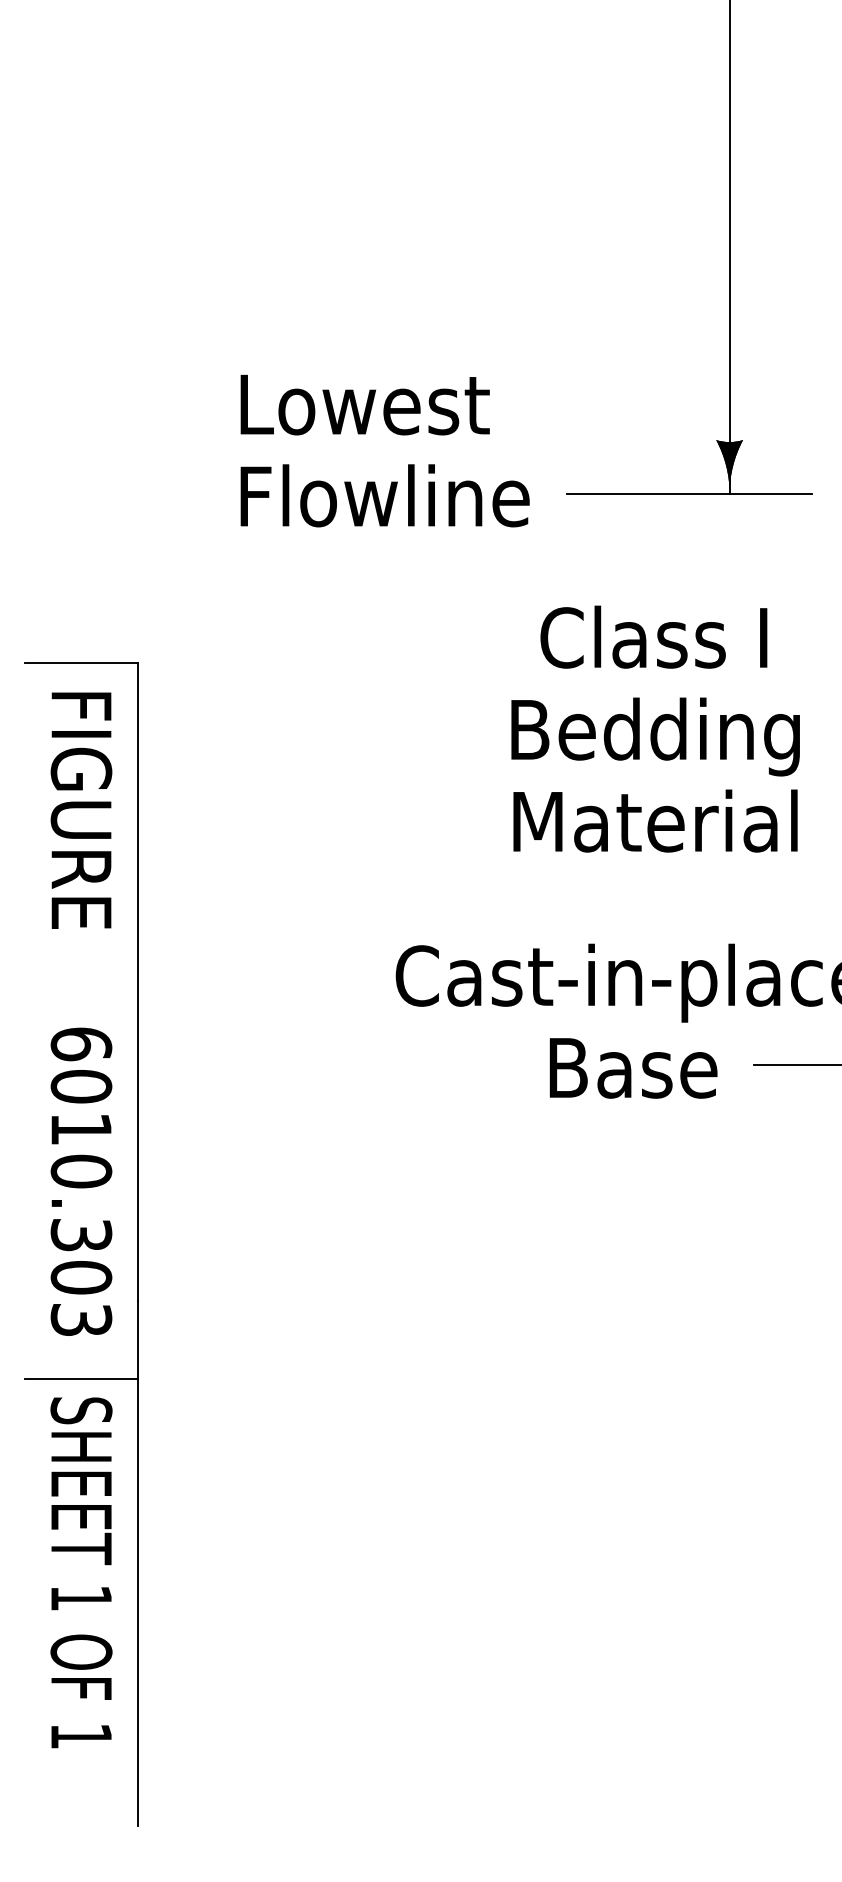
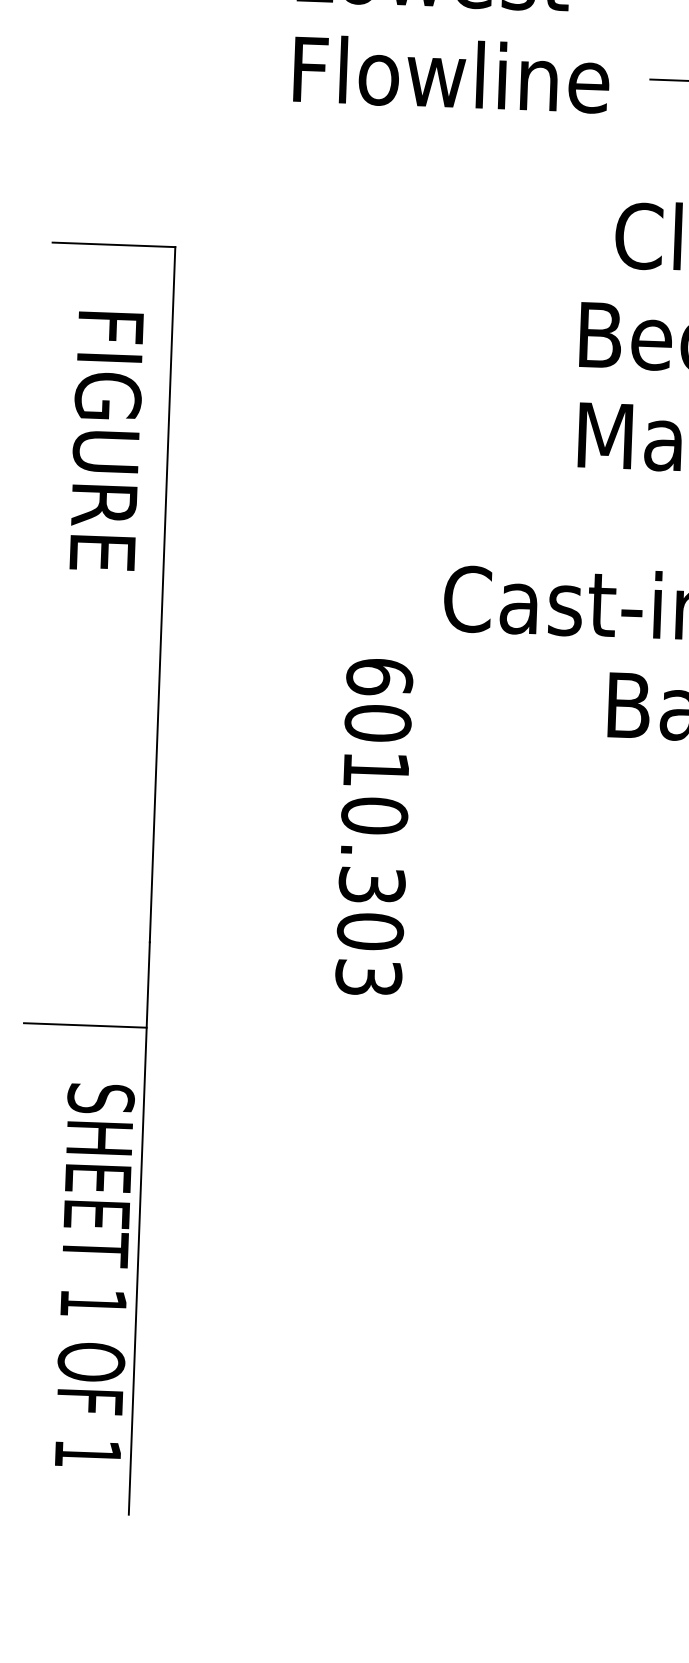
text: (81, 810) -> (106, 441), moved
text: (81, 1181) -> (374, 826), moved
text: (81, 1572) -> (94, 1275), moved

